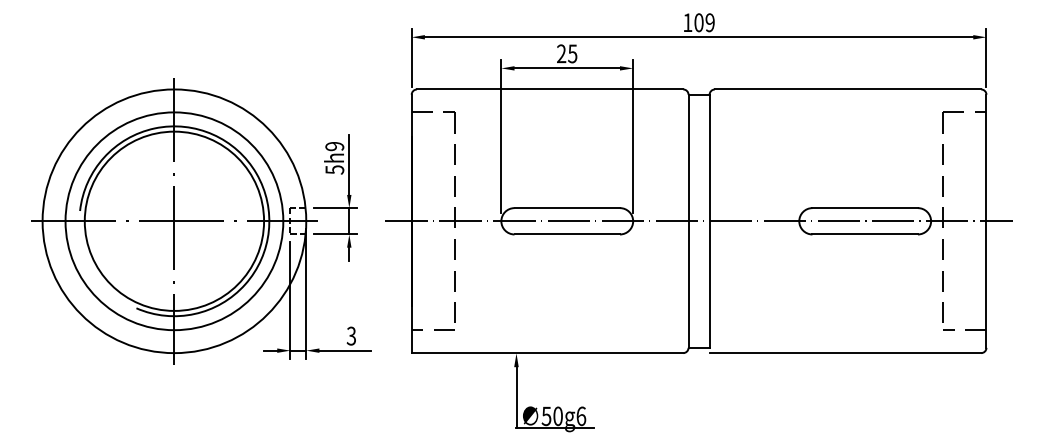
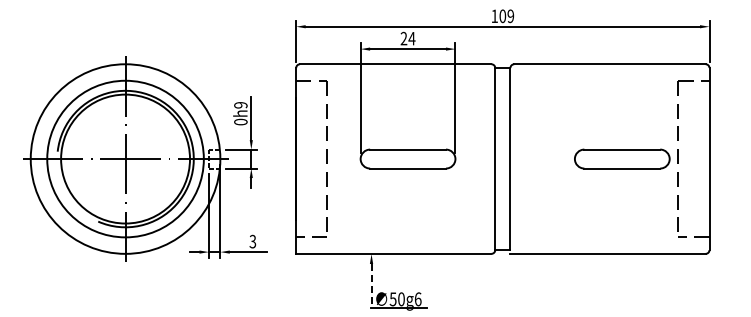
text: (572, 53) -> (411, 38), 25 -> 24
text: (334, 169) -> (240, 121), 5h9 -> 0h9
line: (698, 221) -> (502, 159), removed
line: (516, 397) -> (371, 285), solid -> dashed

